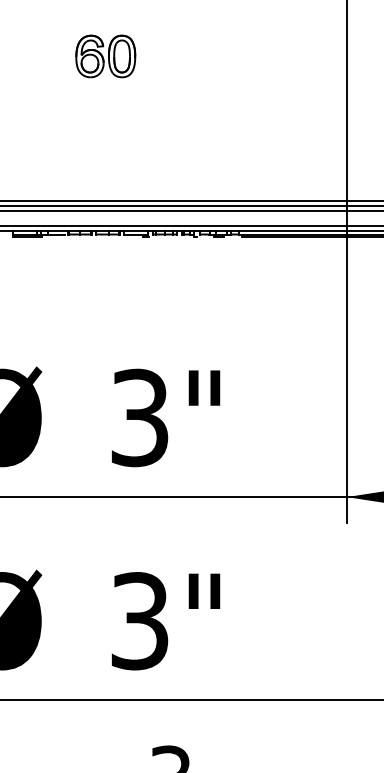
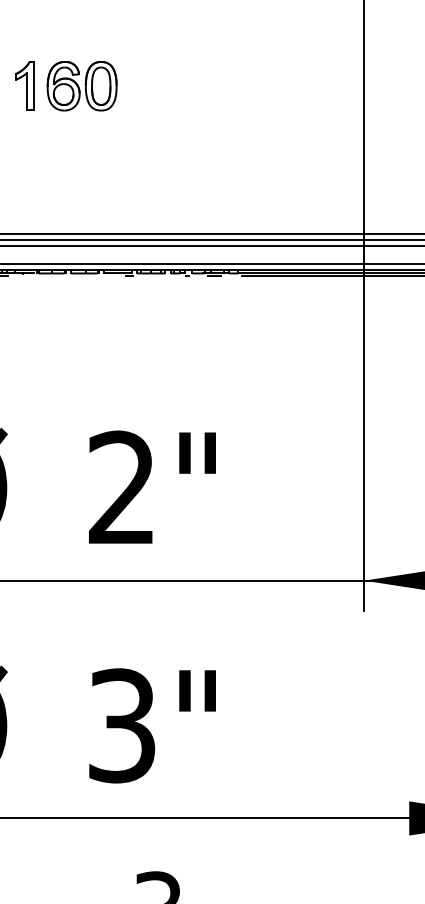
part: (105, 56) -> (81, 86), moved
part: (56, 74) -> (24, 86), added
text: (139, 417) -> (121, 487), 3" -> 2"

